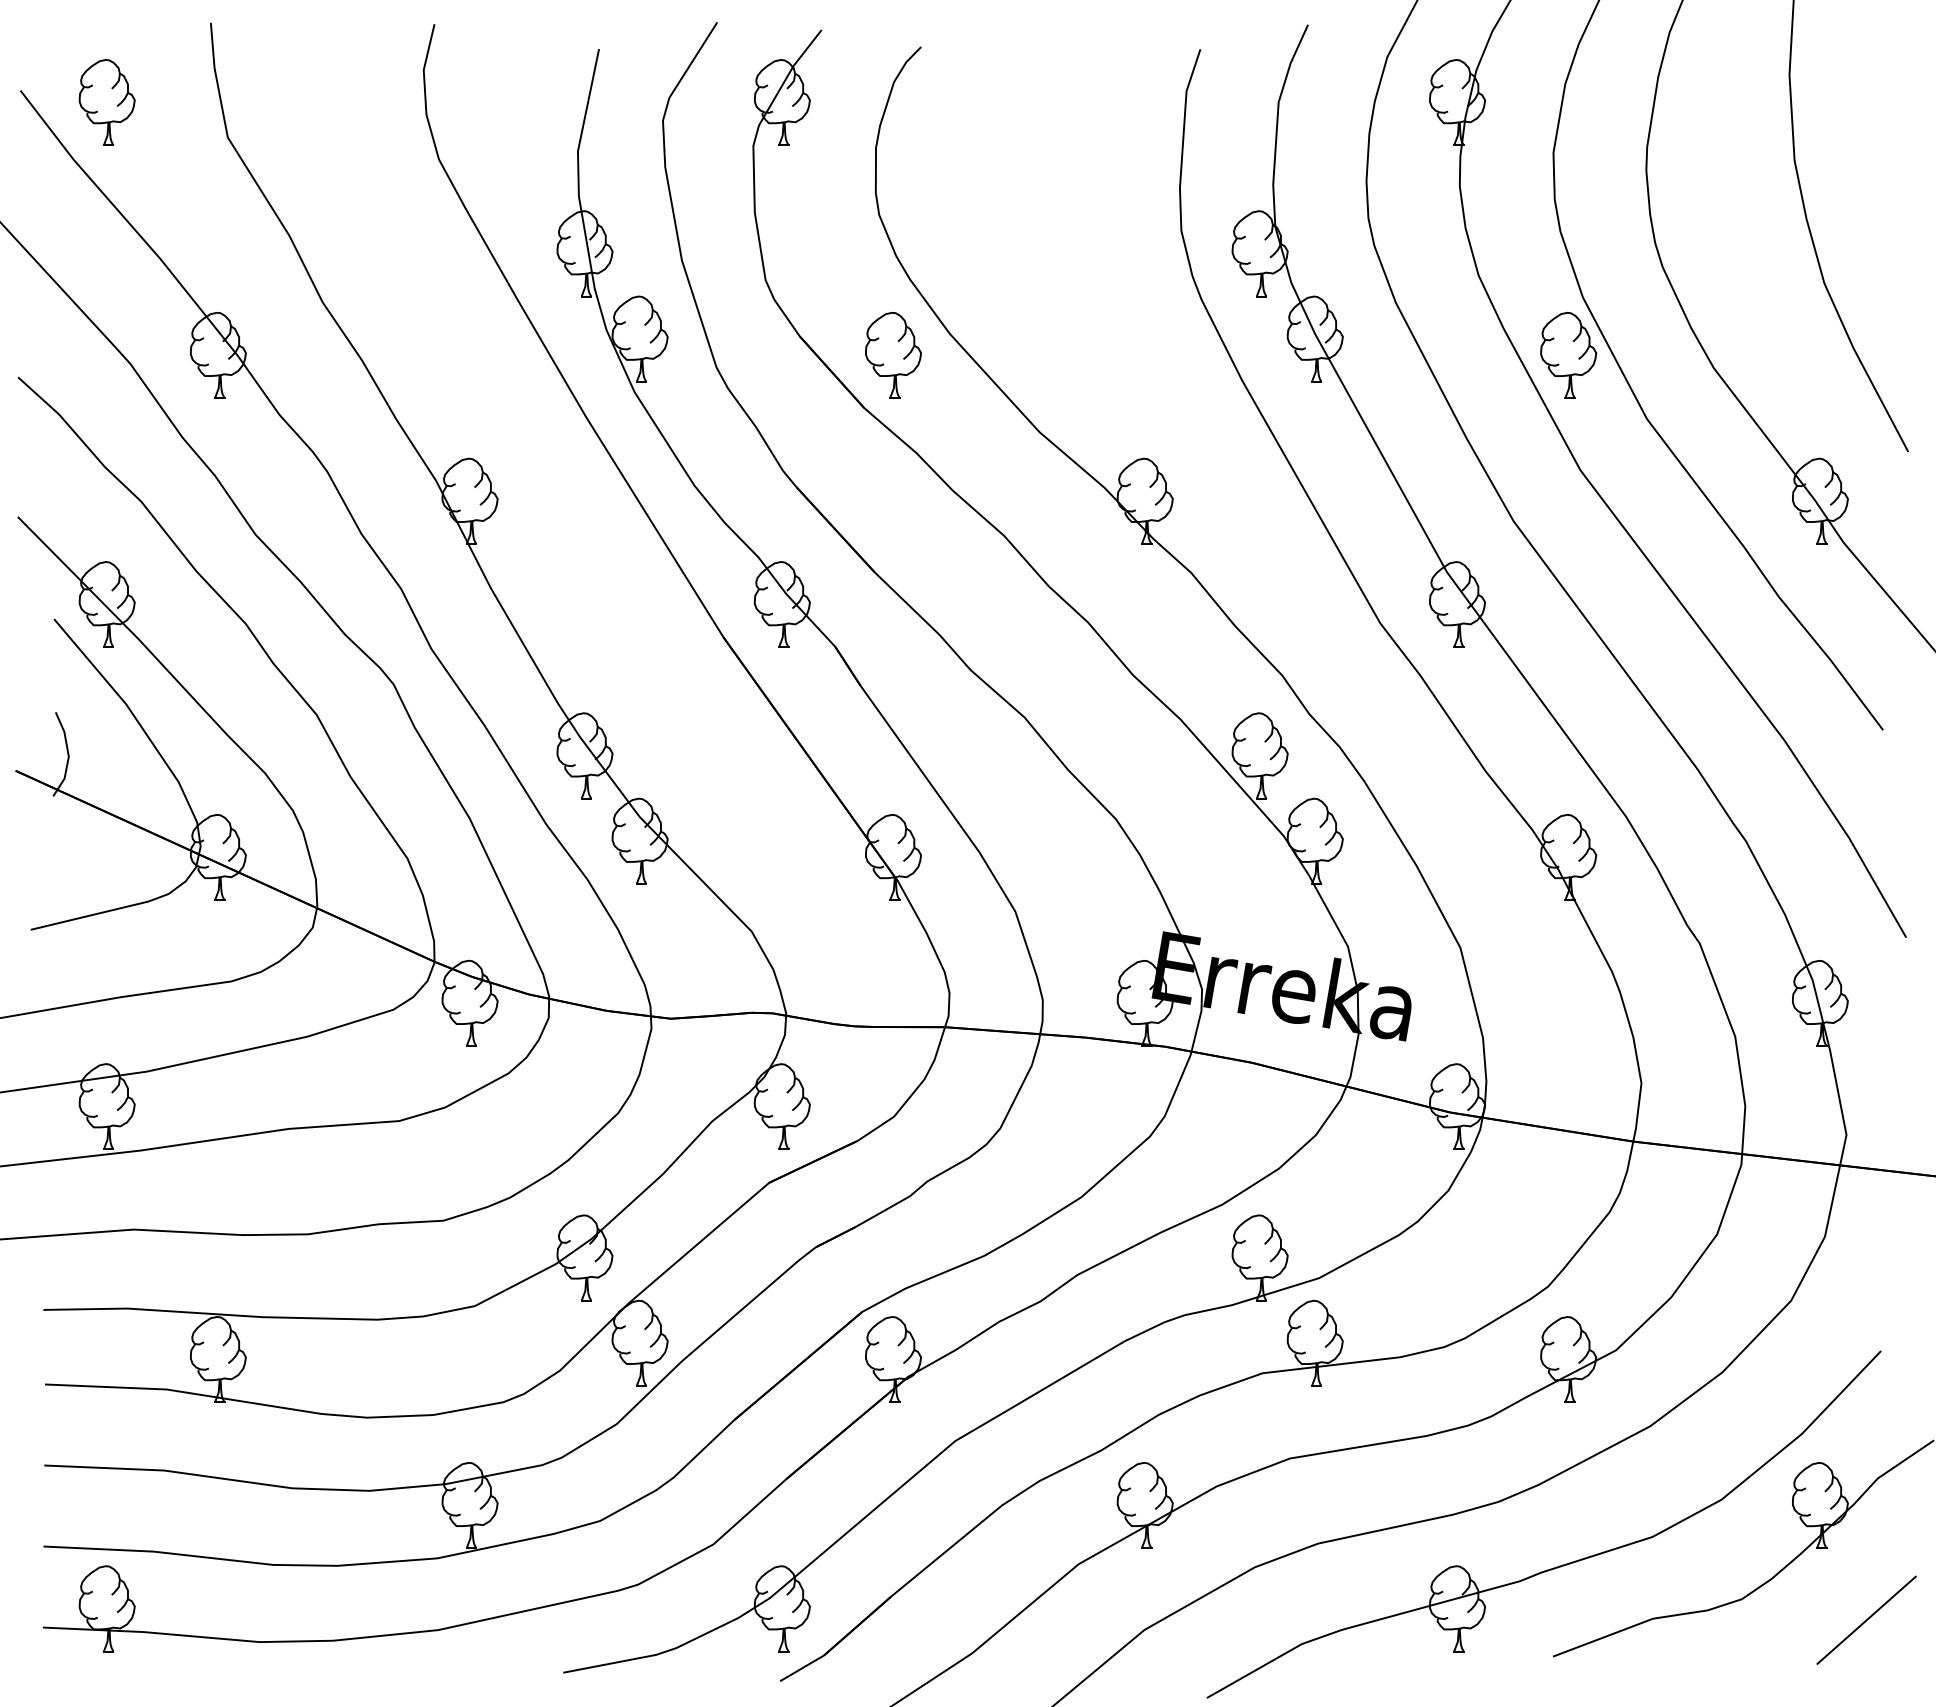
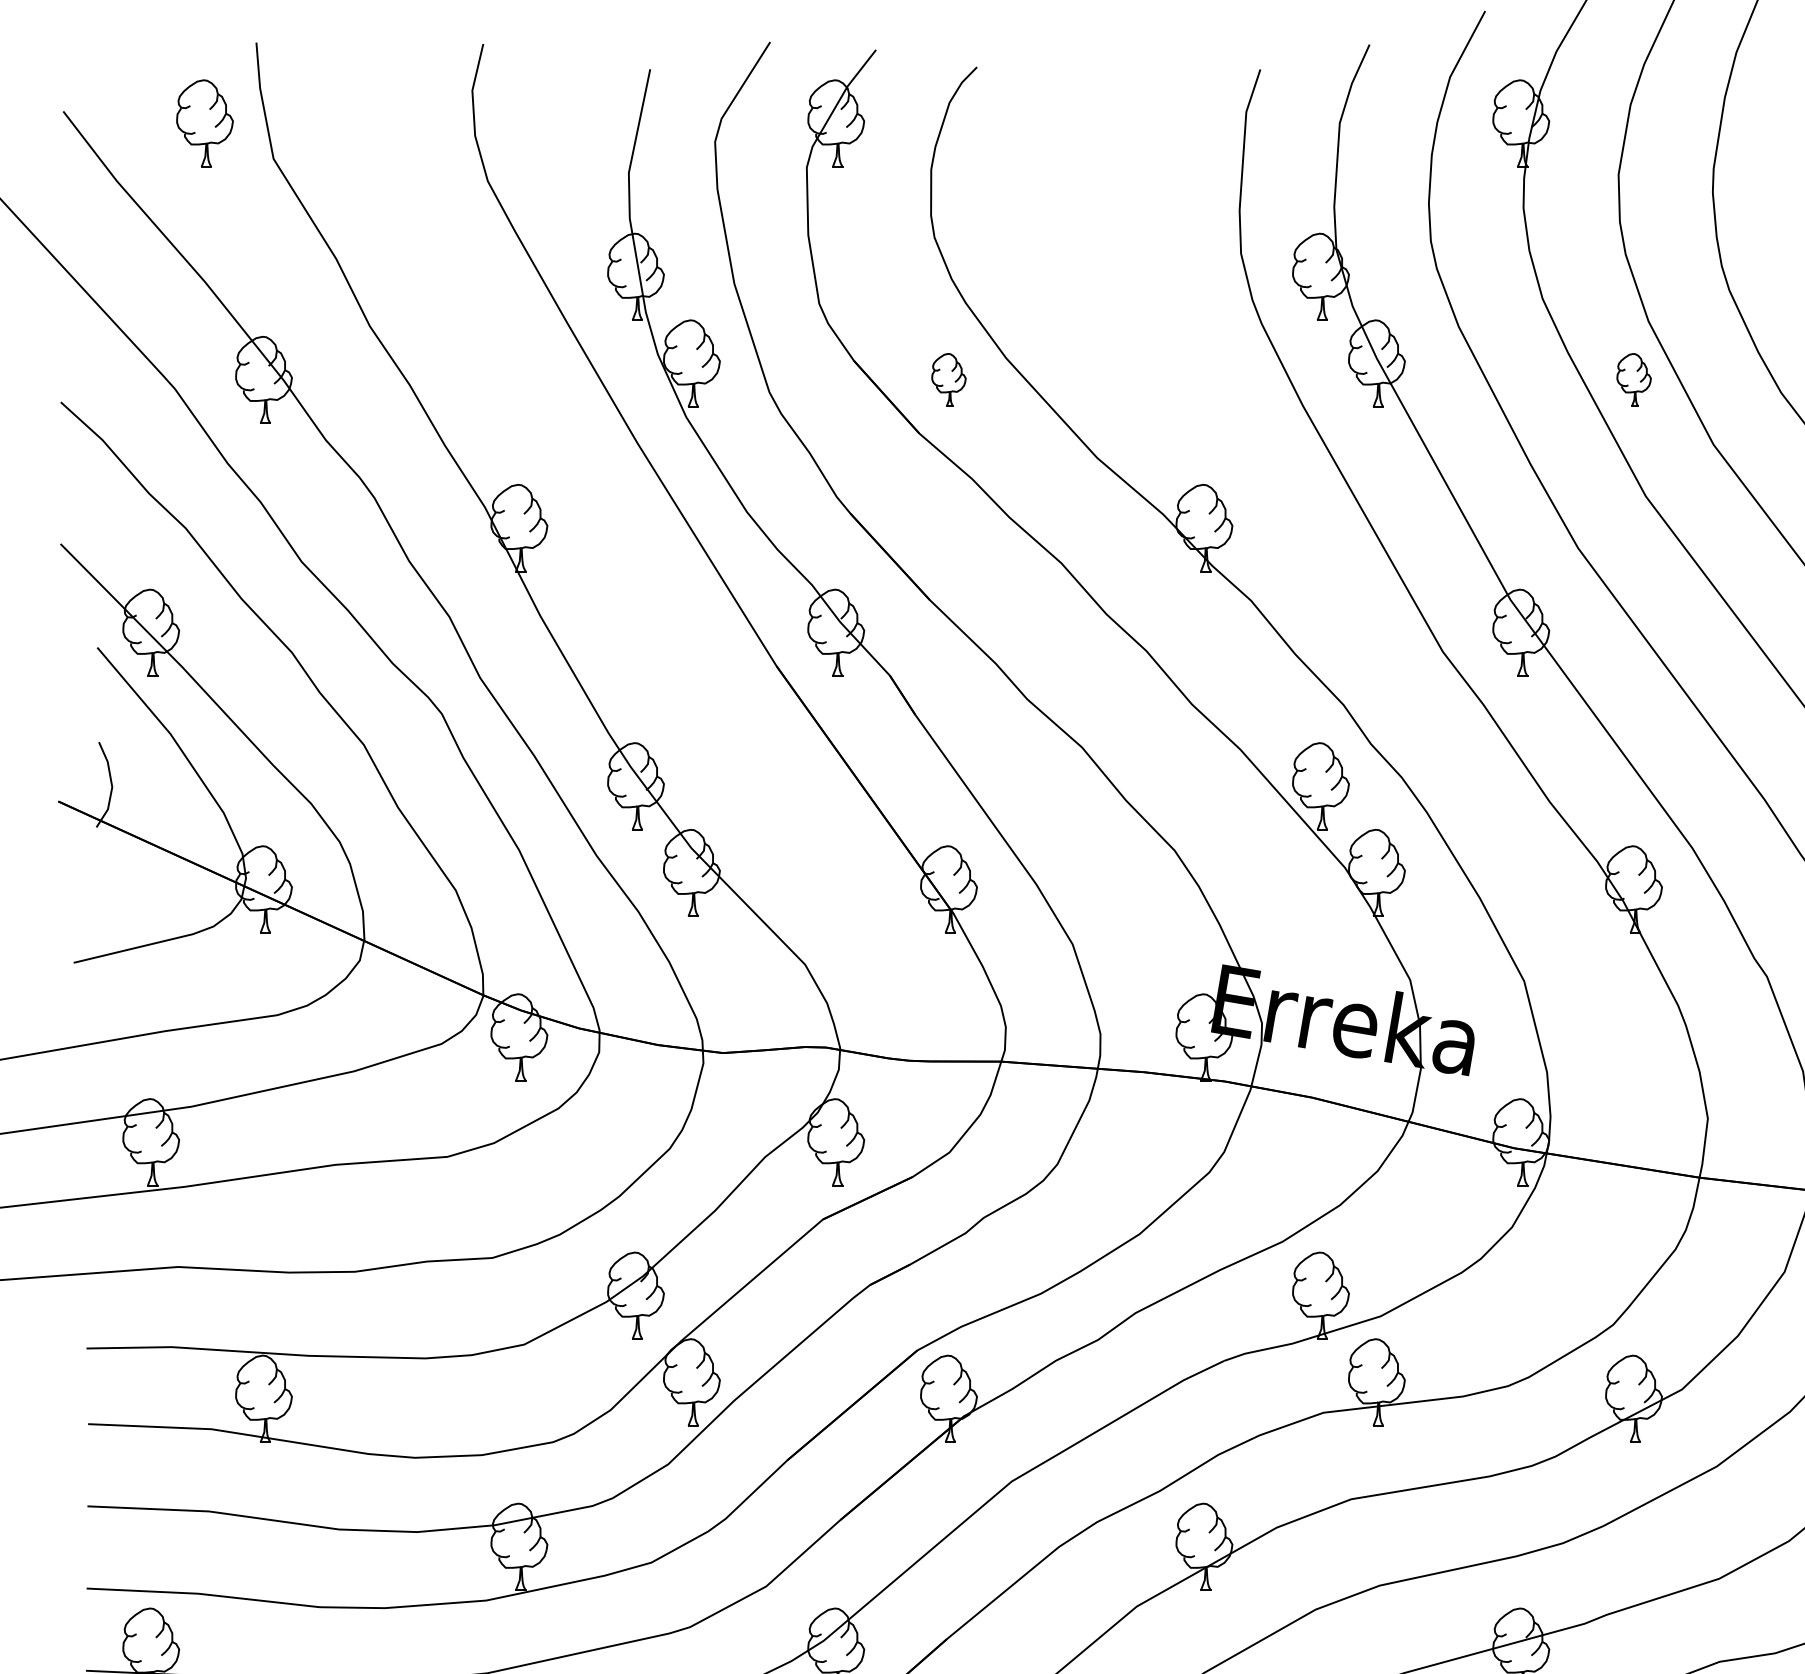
part: (106, 102) -> (204, 123), moved
part: (893, 354) -> (948, 379), size x0.6
part: (1568, 354) -> (1633, 379), size x0.6

